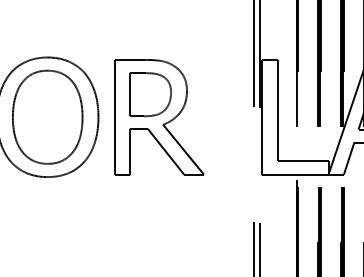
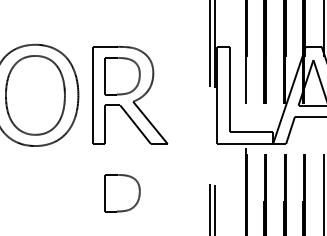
part: (150, 233) -> (122, 193), added

